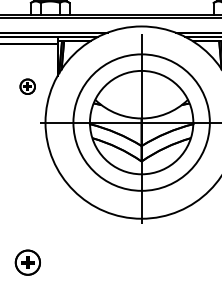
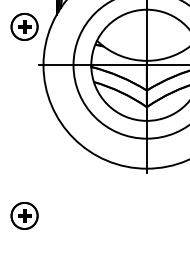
part: (27, 86) -> (24, 26), size x1.67

